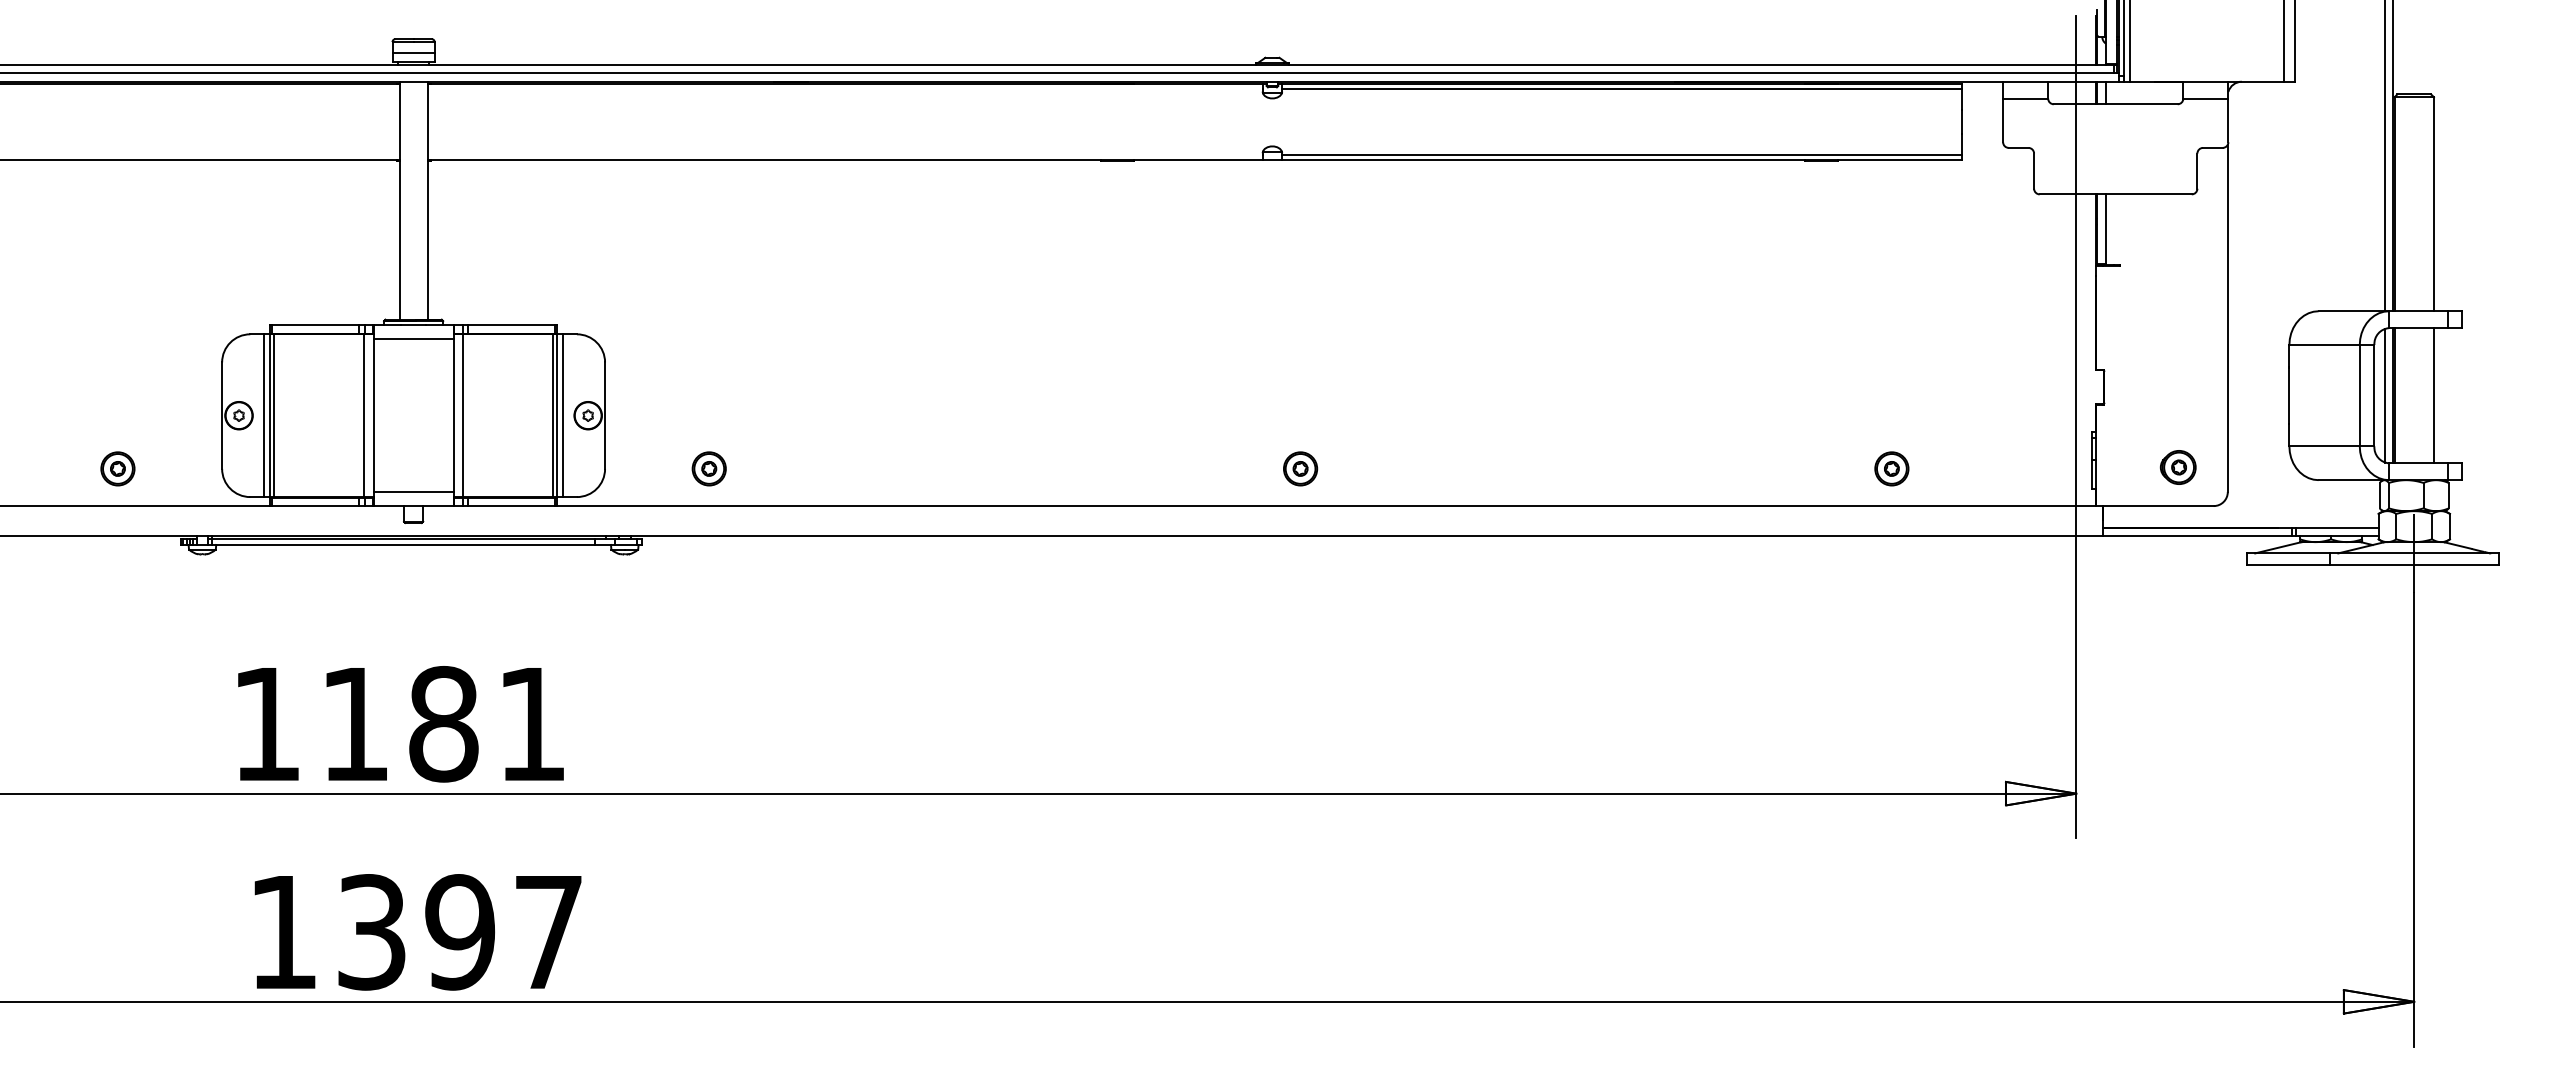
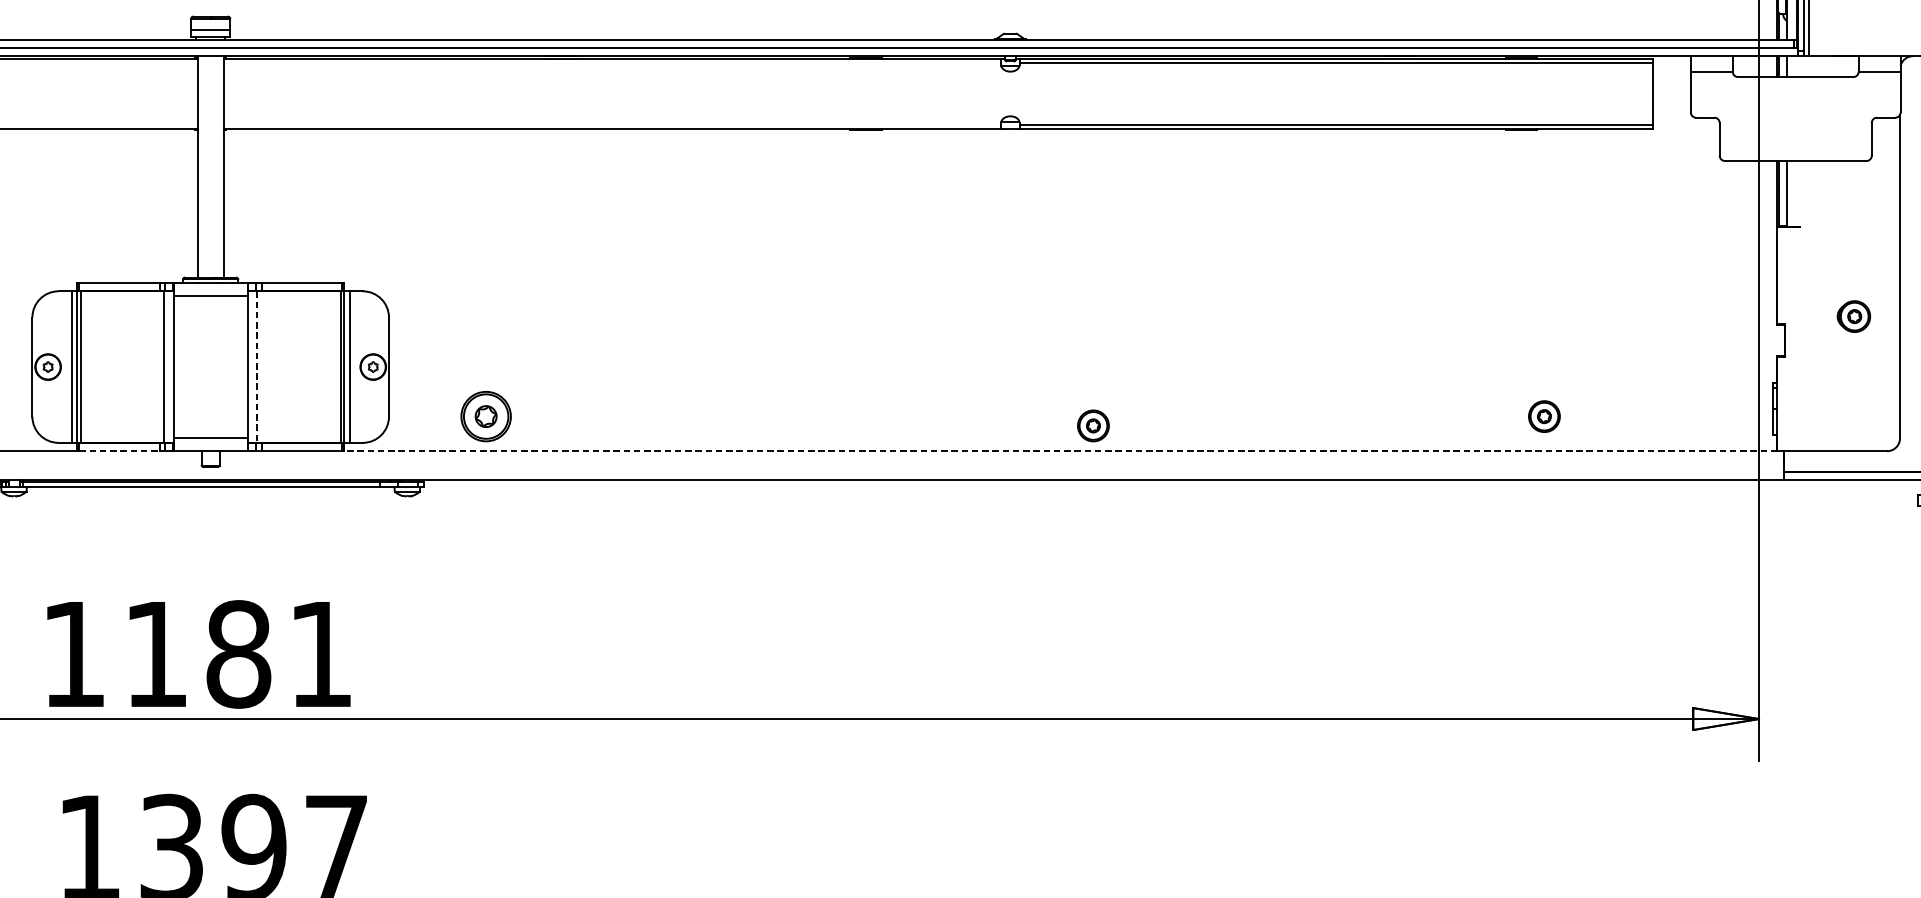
line: (463, 416) -> (257, 367), solid -> dashed
part: (2177, 467) -> (1853, 316), moved
part: (708, 468) -> (485, 416), size x1.6
part: (1300, 468) -> (1093, 425), moved
part: (1891, 468) -> (1544, 416), moved
line: (316, 506) -> (120, 451), solid -> dashed
line: (1326, 506) -> (1060, 451), solid -> dashed

